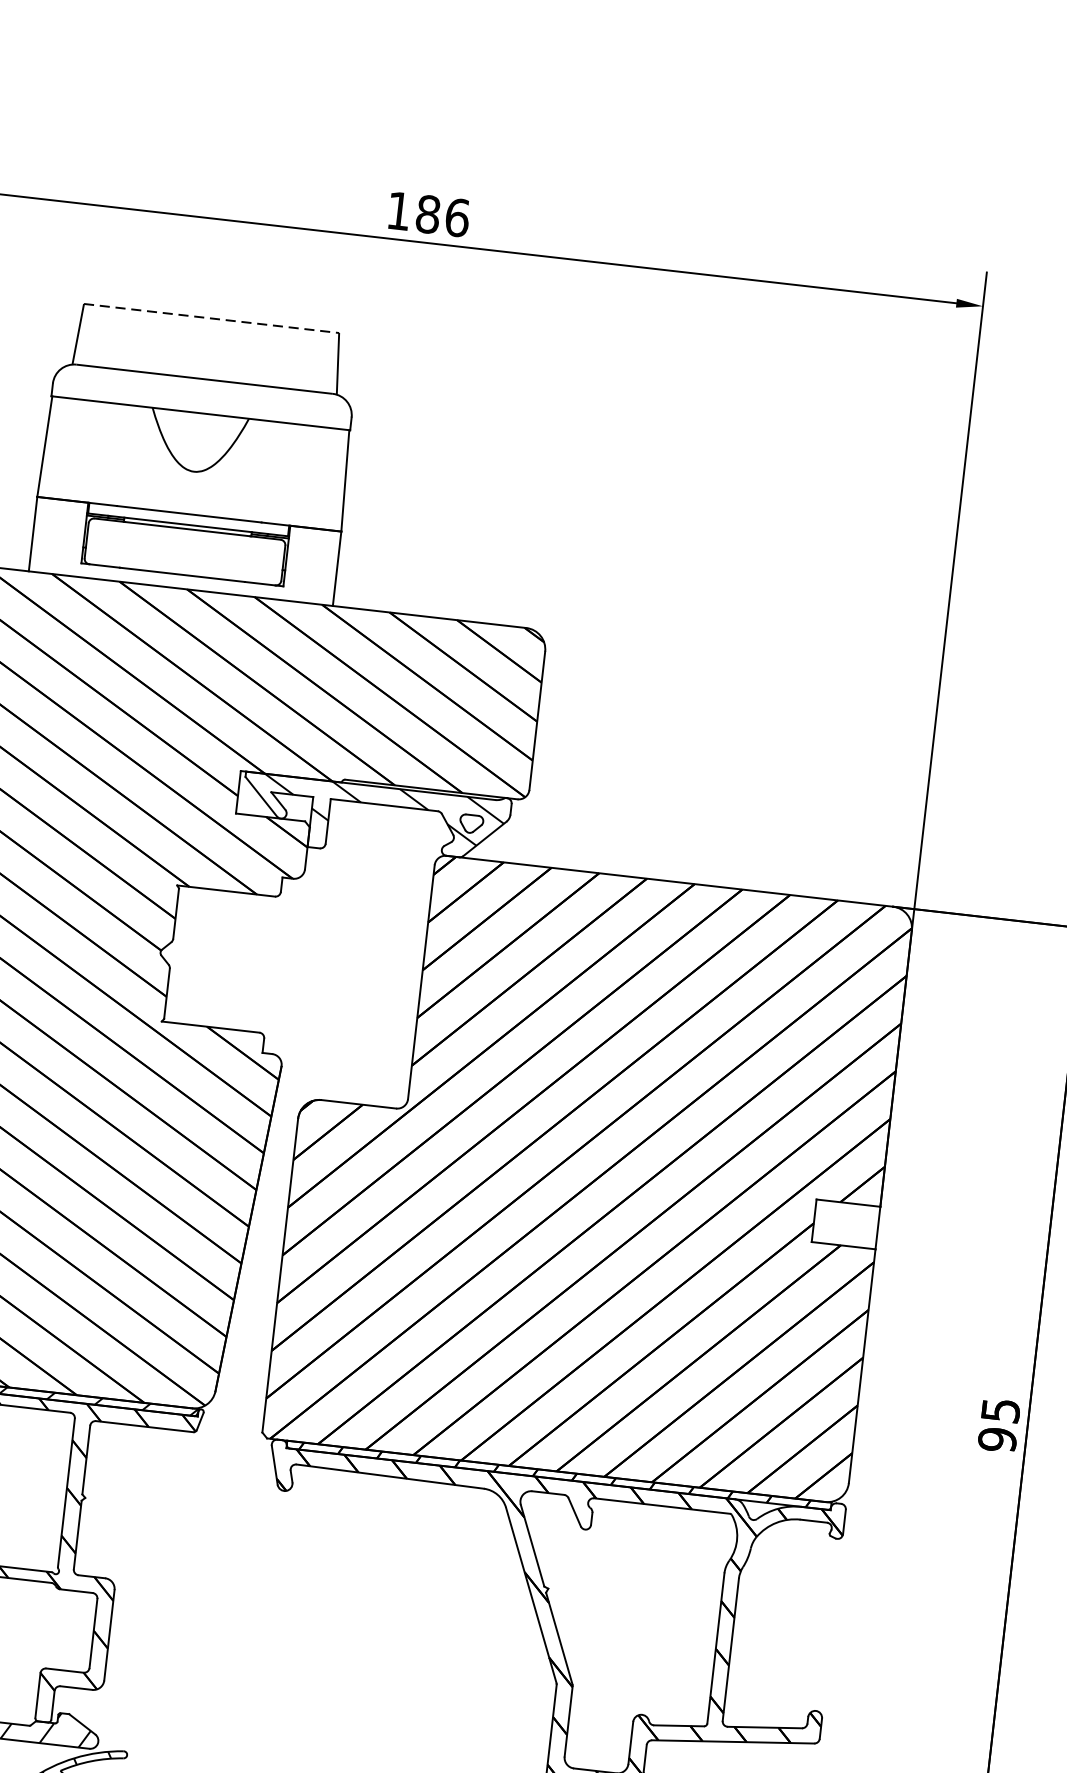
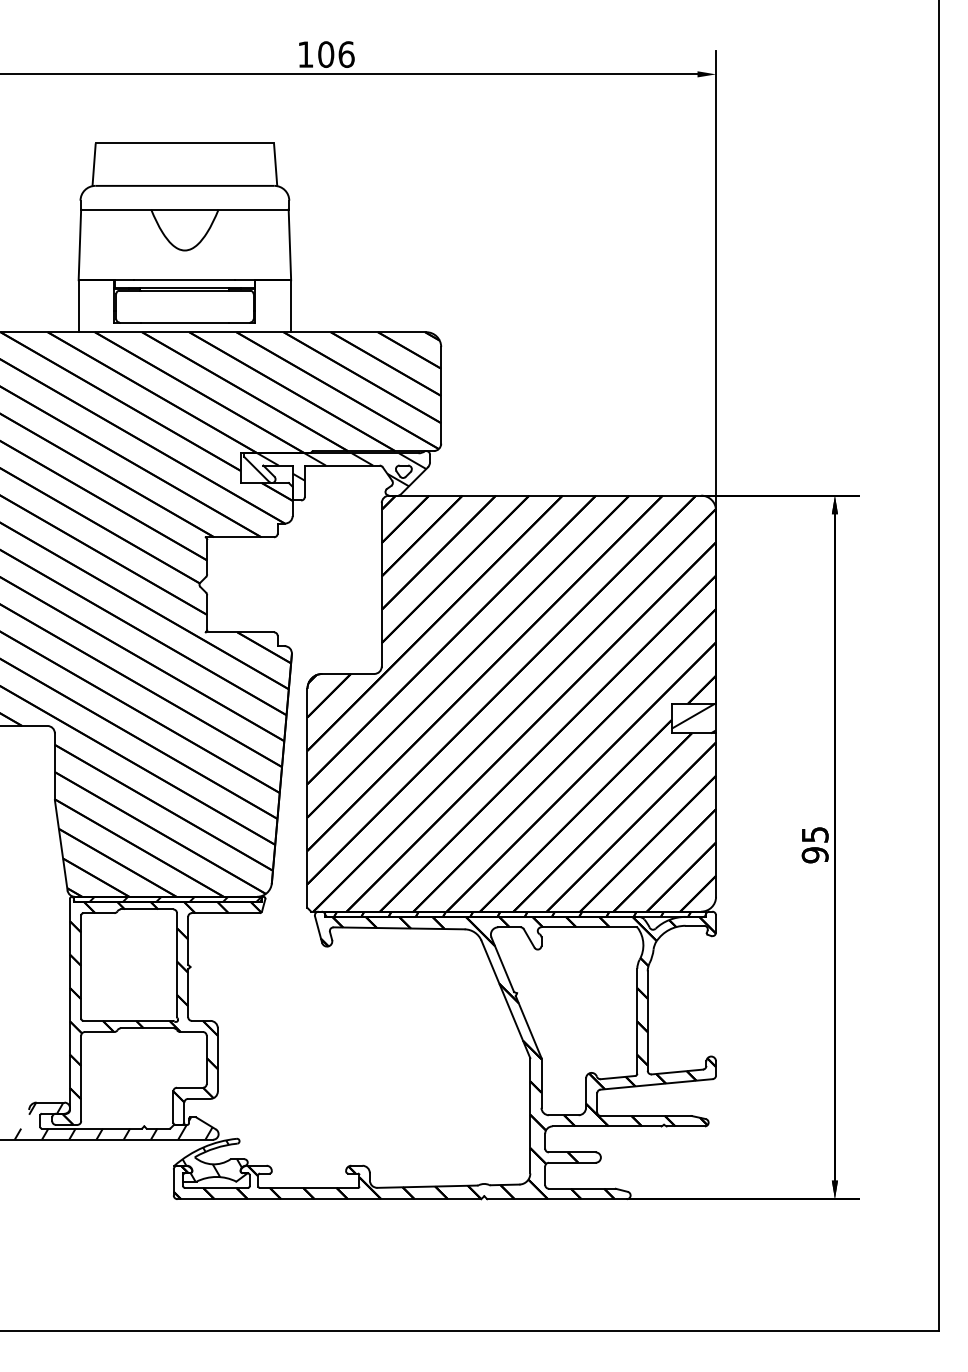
text: (428, 214) -> (326, 54), 186 -> 106
line: (212, 318) -> (185, 143), dashed -> solid
hatch: (845, 1224) -> (693, 718), added

